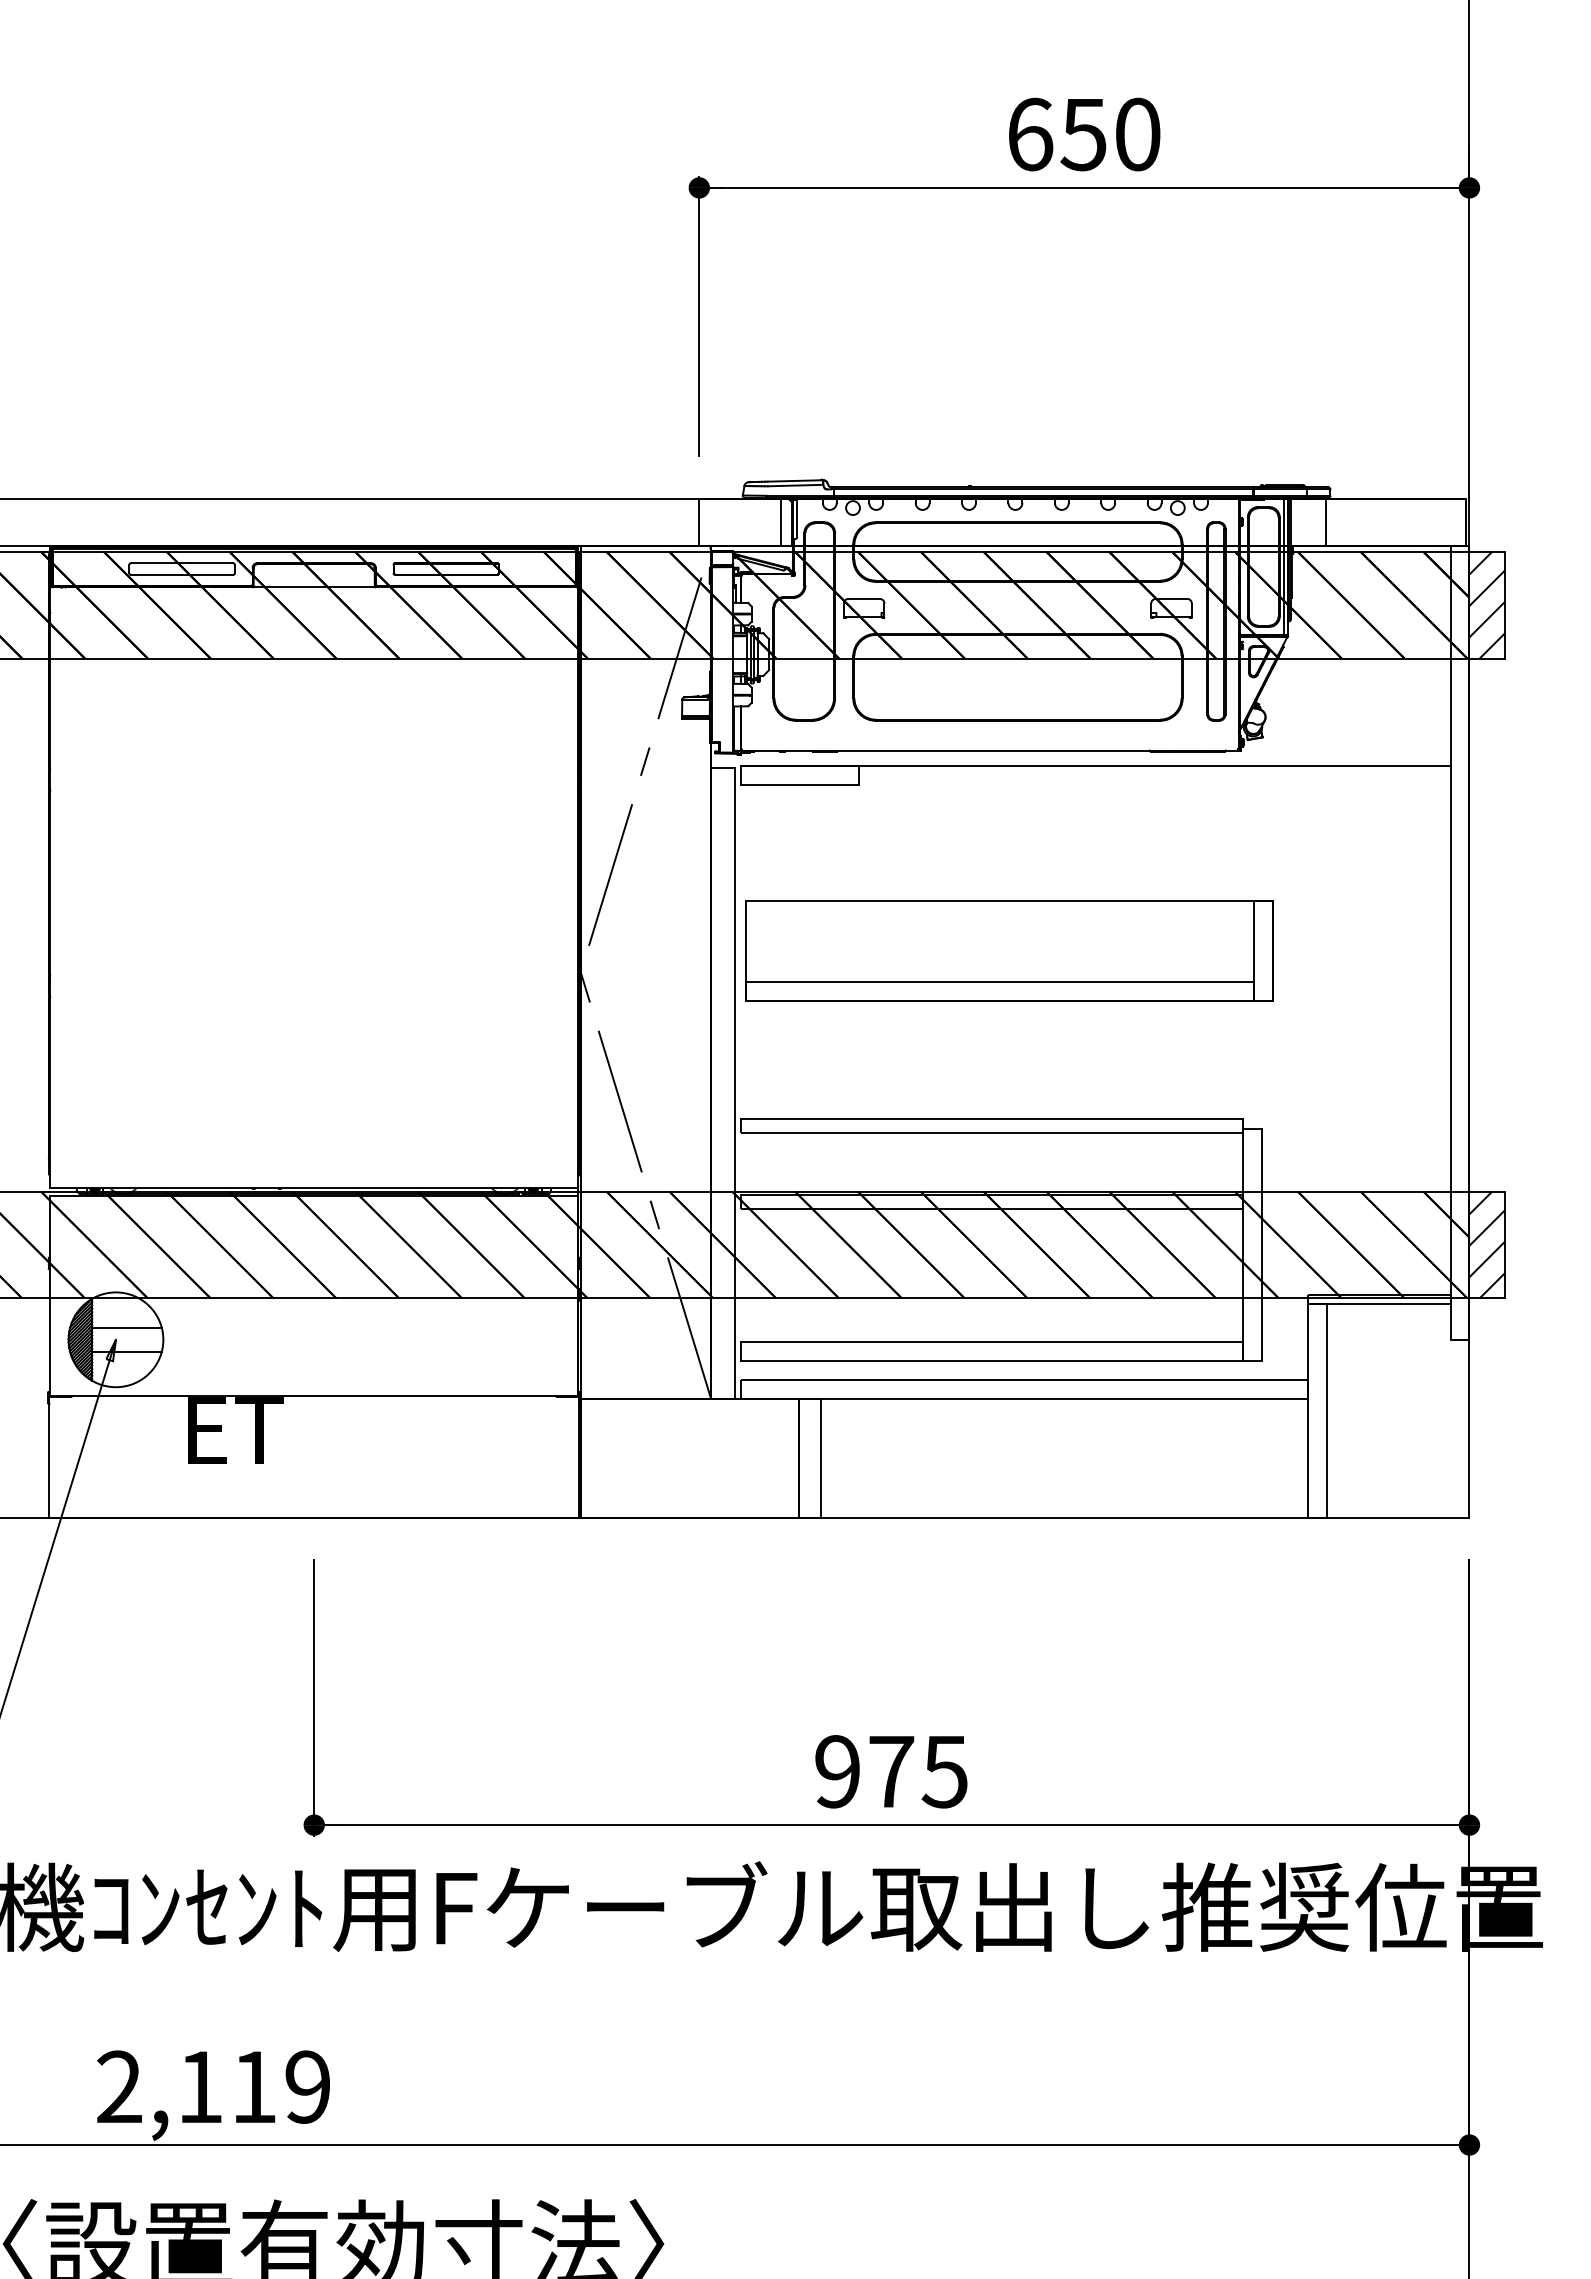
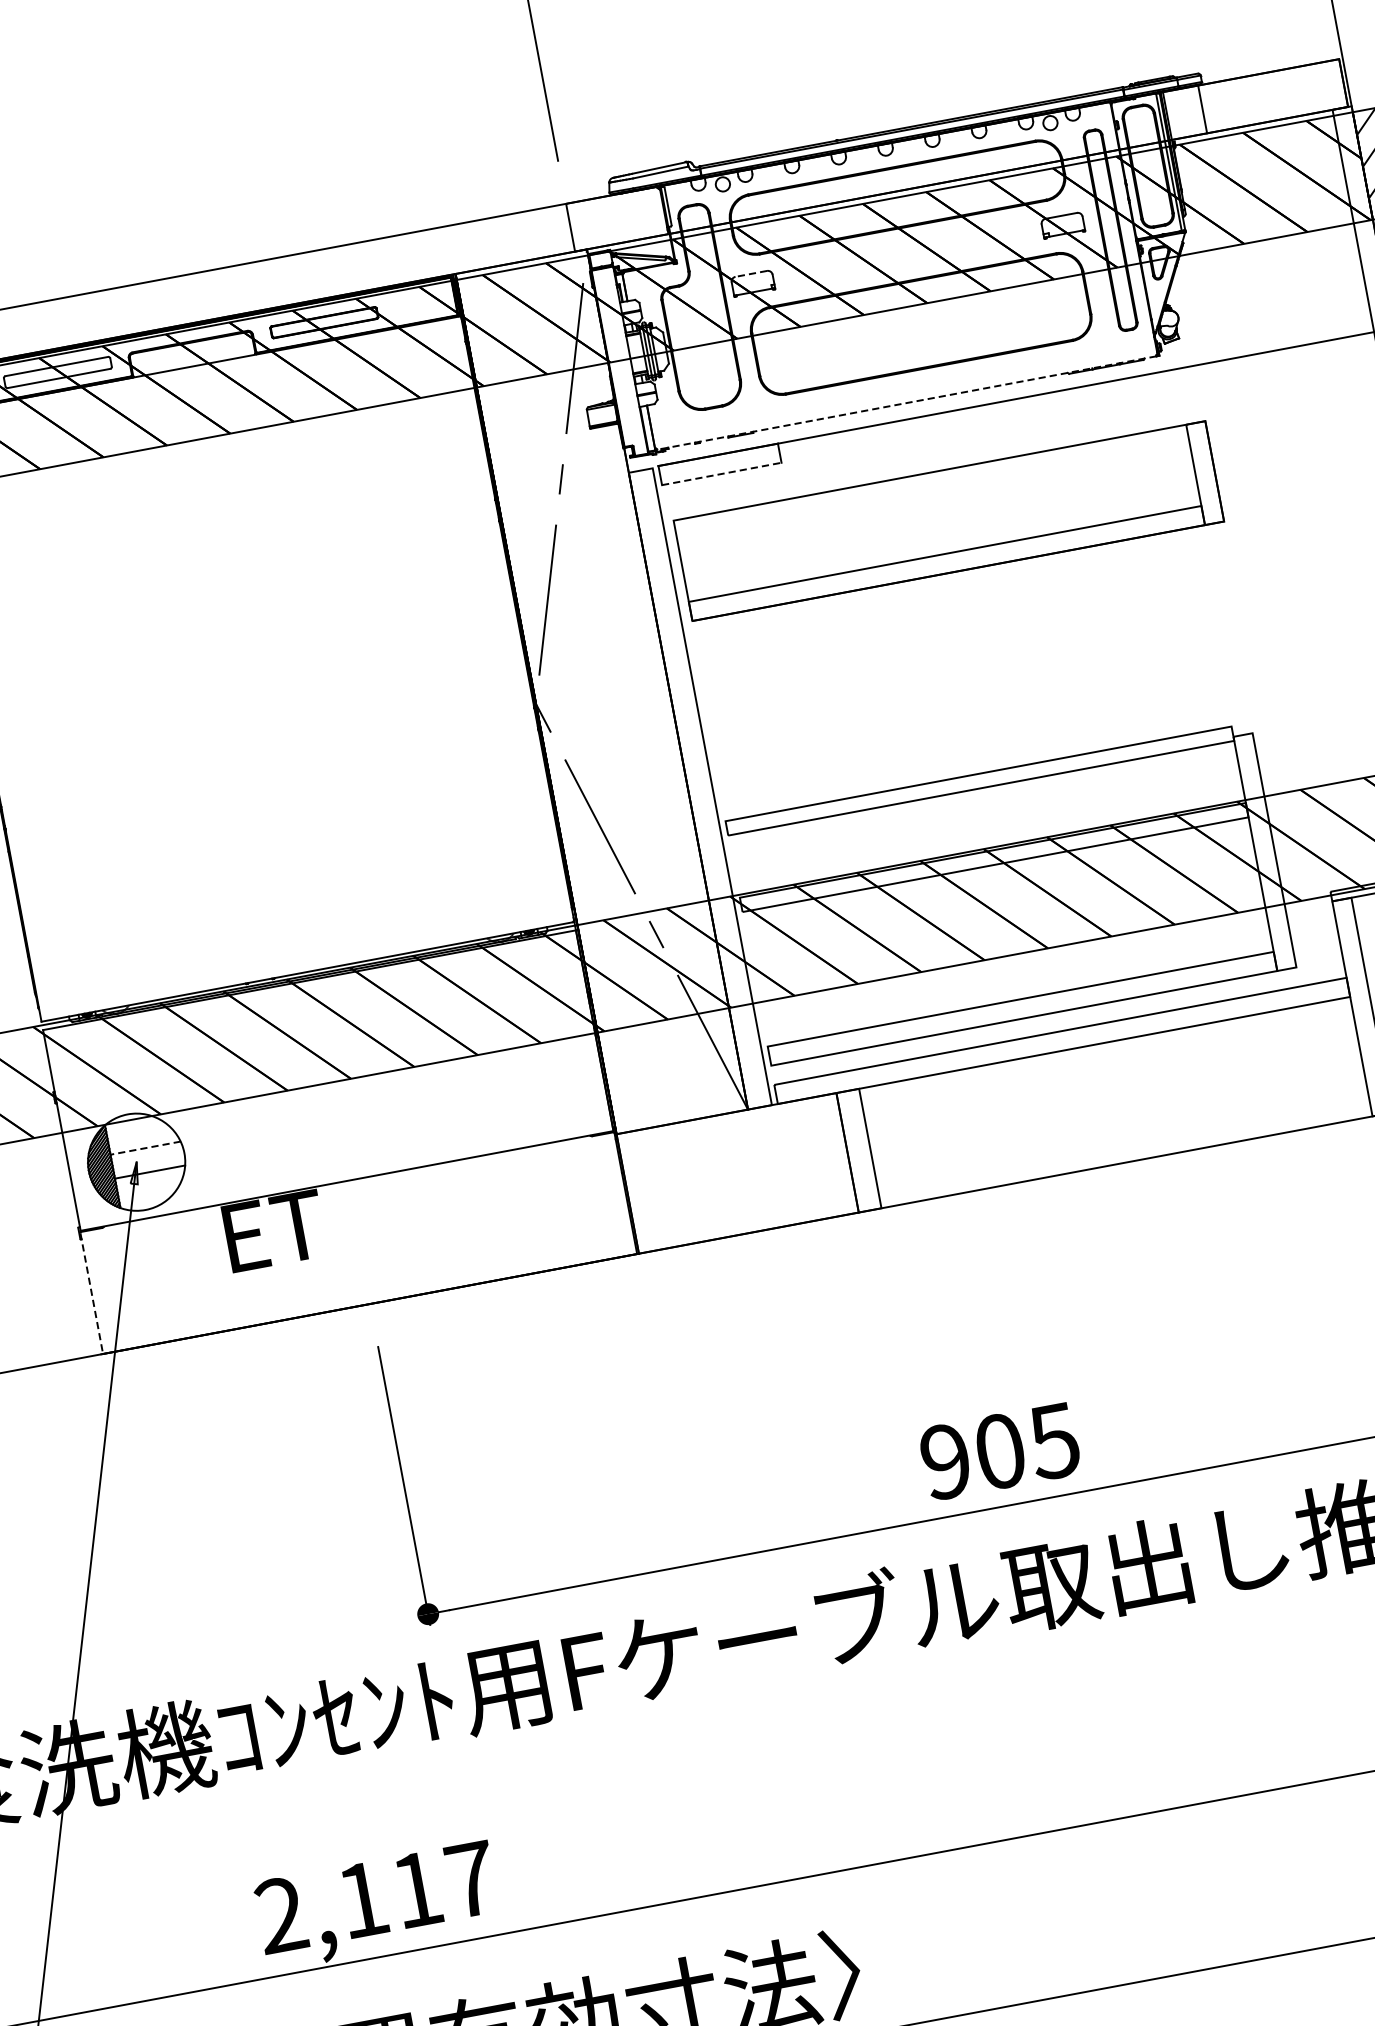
line: (781, 521) -> (653, 211), removed
line: (864, 598) -> (751, 273), solid -> dashed
line: (989, 750) -> (906, 403), solid -> dashed
line: (800, 785) -> (722, 474), solid -> dashed
part: (1009, 950) -> (949, 520), moved
line: (127, 1327) -> (145, 1147), solid -> dashed
line: (49, 1457) -> (91, 1293), solid -> dashed
text: (891, 1771) -> (1000, 1451), 975 -> 905
text: (307, 2086) -> (470, 1879), 2,119 -> 2,117

